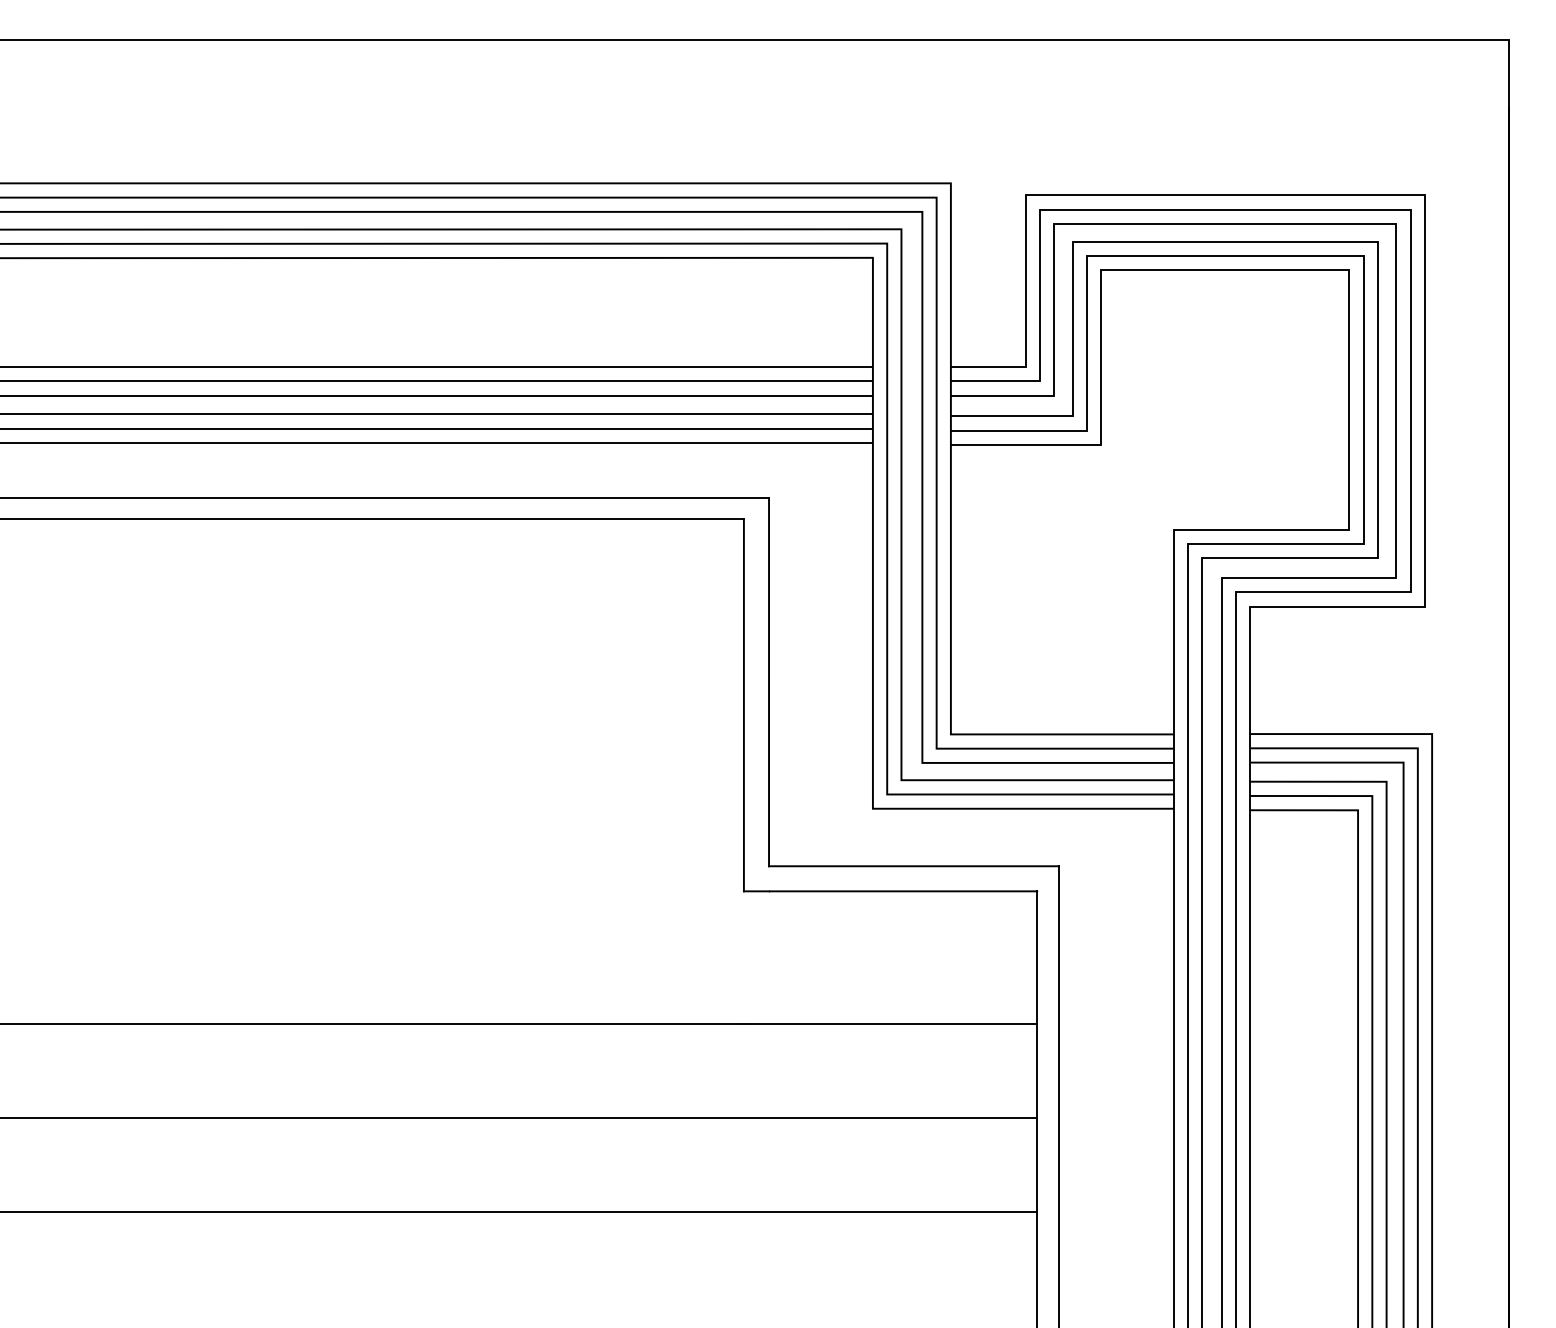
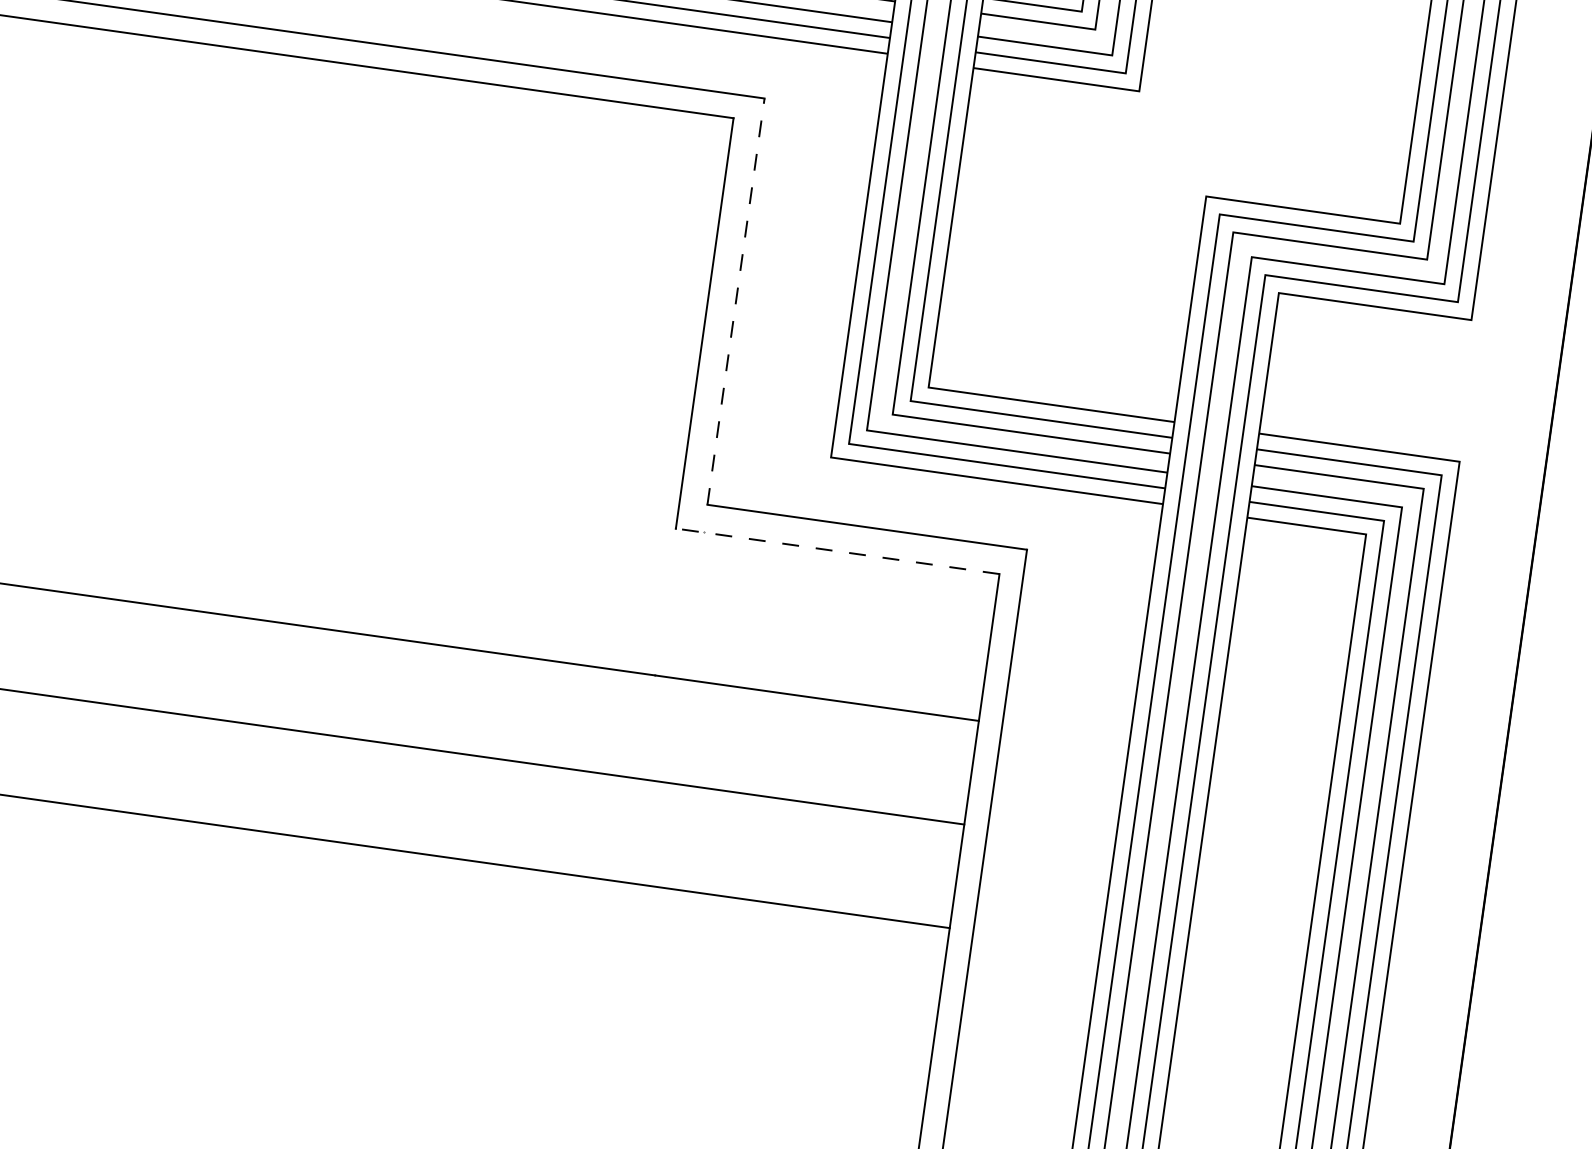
line: (769, 681) -> (736, 301), solid -> dashed
line: (890, 891) -> (837, 551), solid -> dashed

